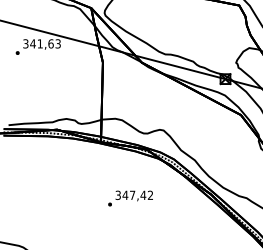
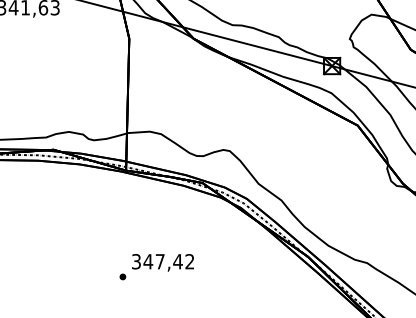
text: (130, 198) -> (156, 266), moved

